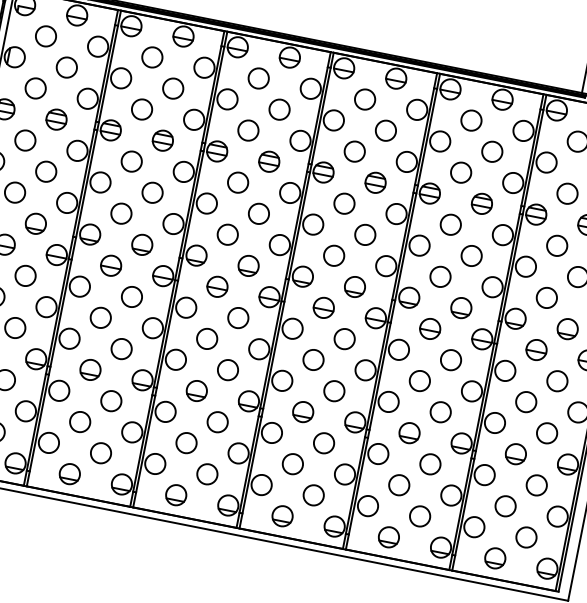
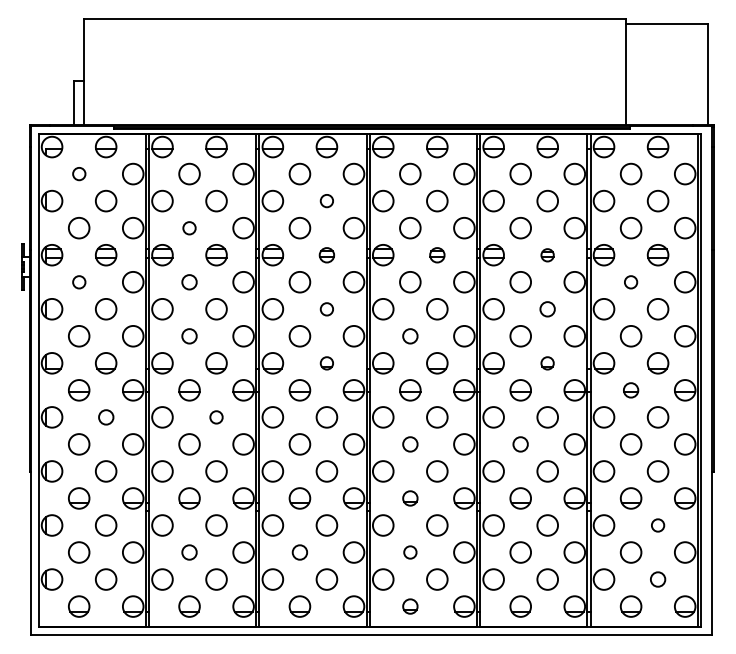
circle: (46, 35) -> (79, 173), size x0.6
circle: (141, 109) -> (189, 228), size x0.6
circle: (279, 109) -> (326, 200), size x0.6
circle: (25, 140) -> (79, 282), size x0.6
circle: (131, 161) -> (189, 282), size x0.7
part: (268, 162) -> (326, 255), size x0.7
part: (375, 183) -> (437, 255), size x0.7
part: (481, 204) -> (547, 255), size x0.6
circle: (121, 213) -> (189, 336), size x0.7
circle: (258, 214) -> (326, 309), size x0.6
circle: (556, 246) -> (630, 282), size x0.6
circle: (334, 256) -> (410, 336), size x0.7
circle: (471, 256) -> (547, 309), size x0.7
part: (248, 266) -> (326, 363), size x0.6
circle: (25, 276) -> (106, 417), size x0.7
circle: (131, 297) -> (216, 417), size x0.6
part: (461, 308) -> (547, 363), size x0.6
part: (535, 350) -> (630, 390), size x0.7
circle: (313, 360) -> (410, 444), size x0.7
circle: (419, 381) -> (520, 444), size x0.7
part: (303, 412) -> (410, 498), size x0.7
circle: (80, 422) -> (189, 552), size x0.7
circle: (186, 443) -> (299, 552), size x0.7
circle: (293, 464) -> (410, 552), size x0.6
circle: (536, 485) -> (657, 525), size x0.6
part: (282, 516) -> (410, 606), size x0.7
circle: (525, 537) -> (657, 579), size x0.7

